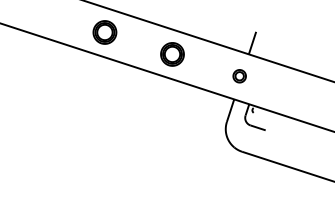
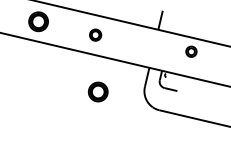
part: (172, 54) -> (95, 35), size x0.6
part: (239, 76) -> (191, 51), moved
part: (169, 123) -> (97, 92), added

